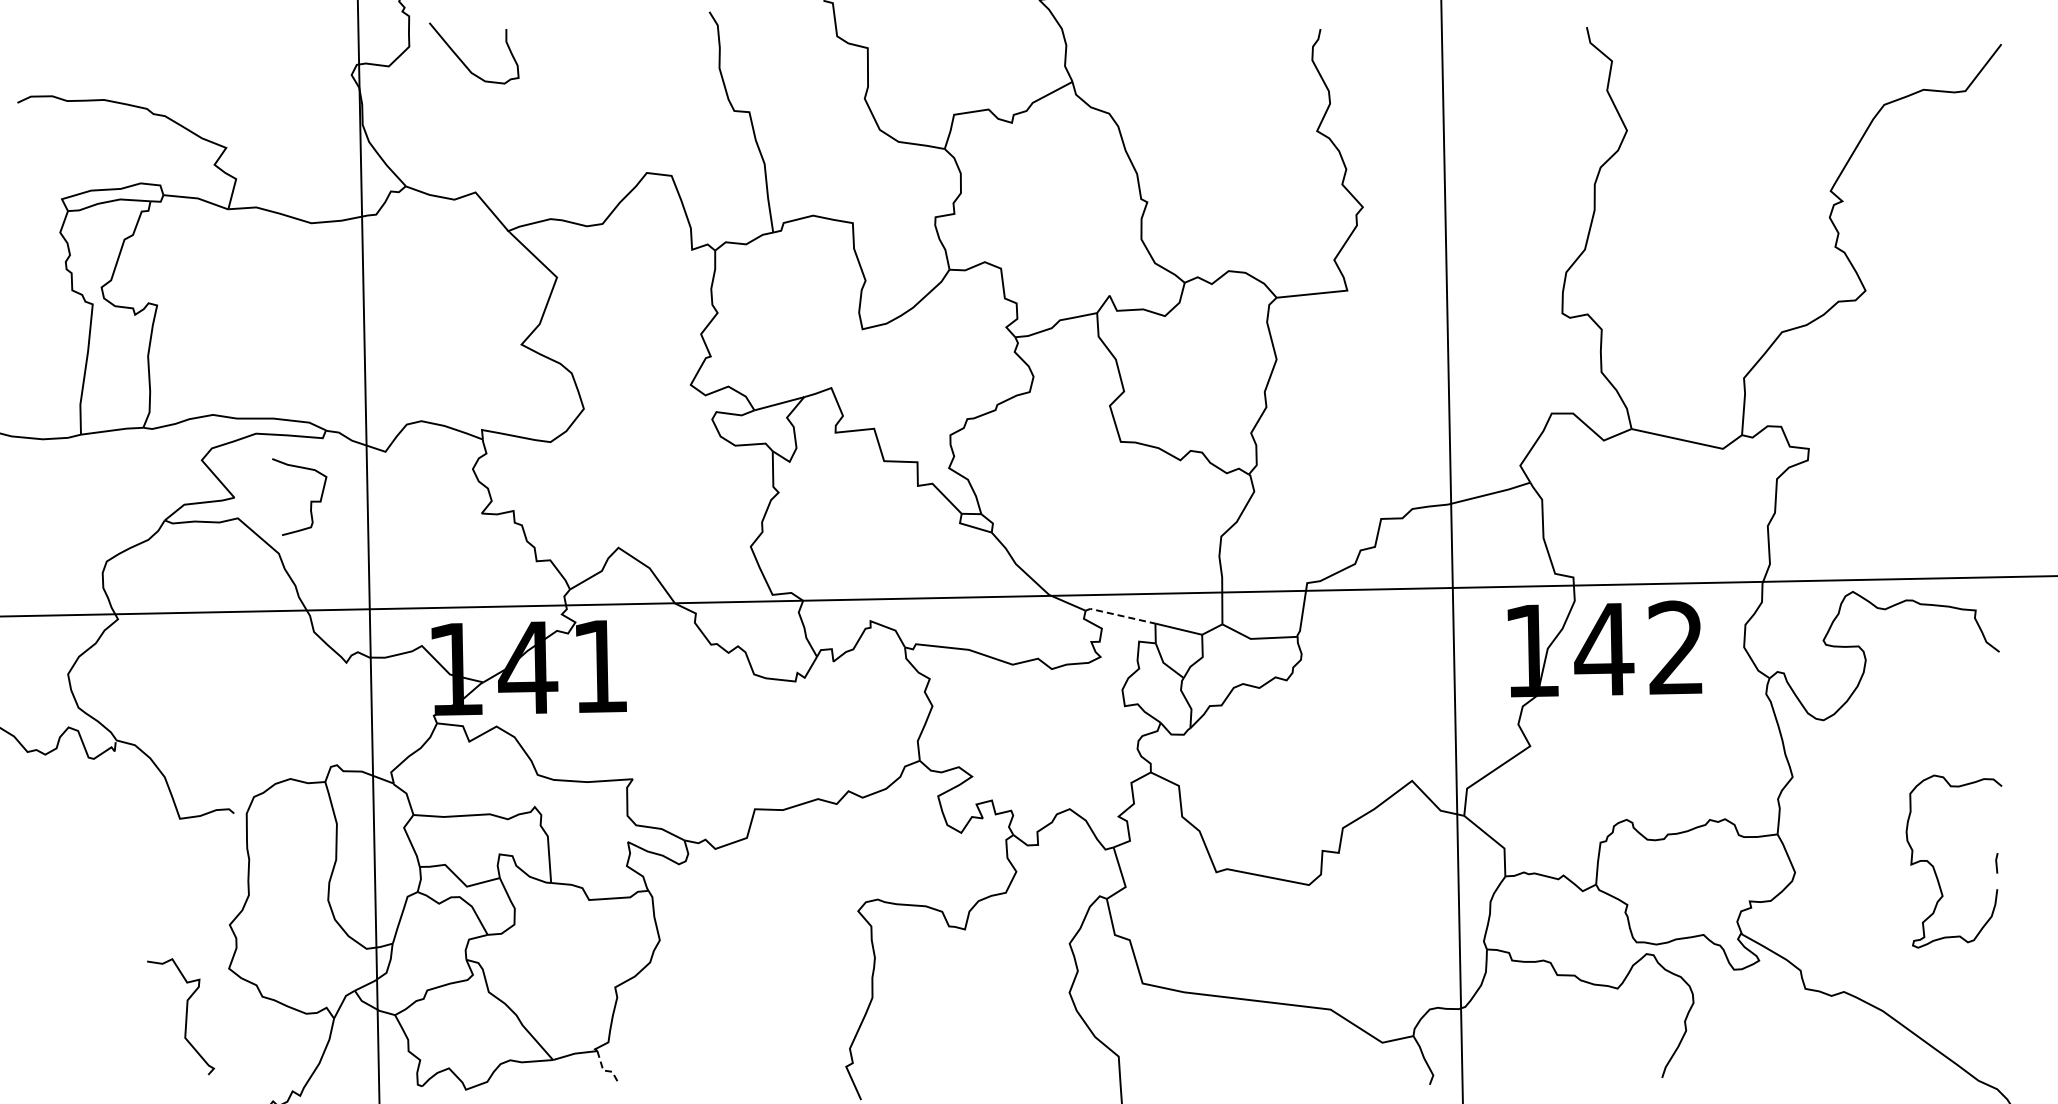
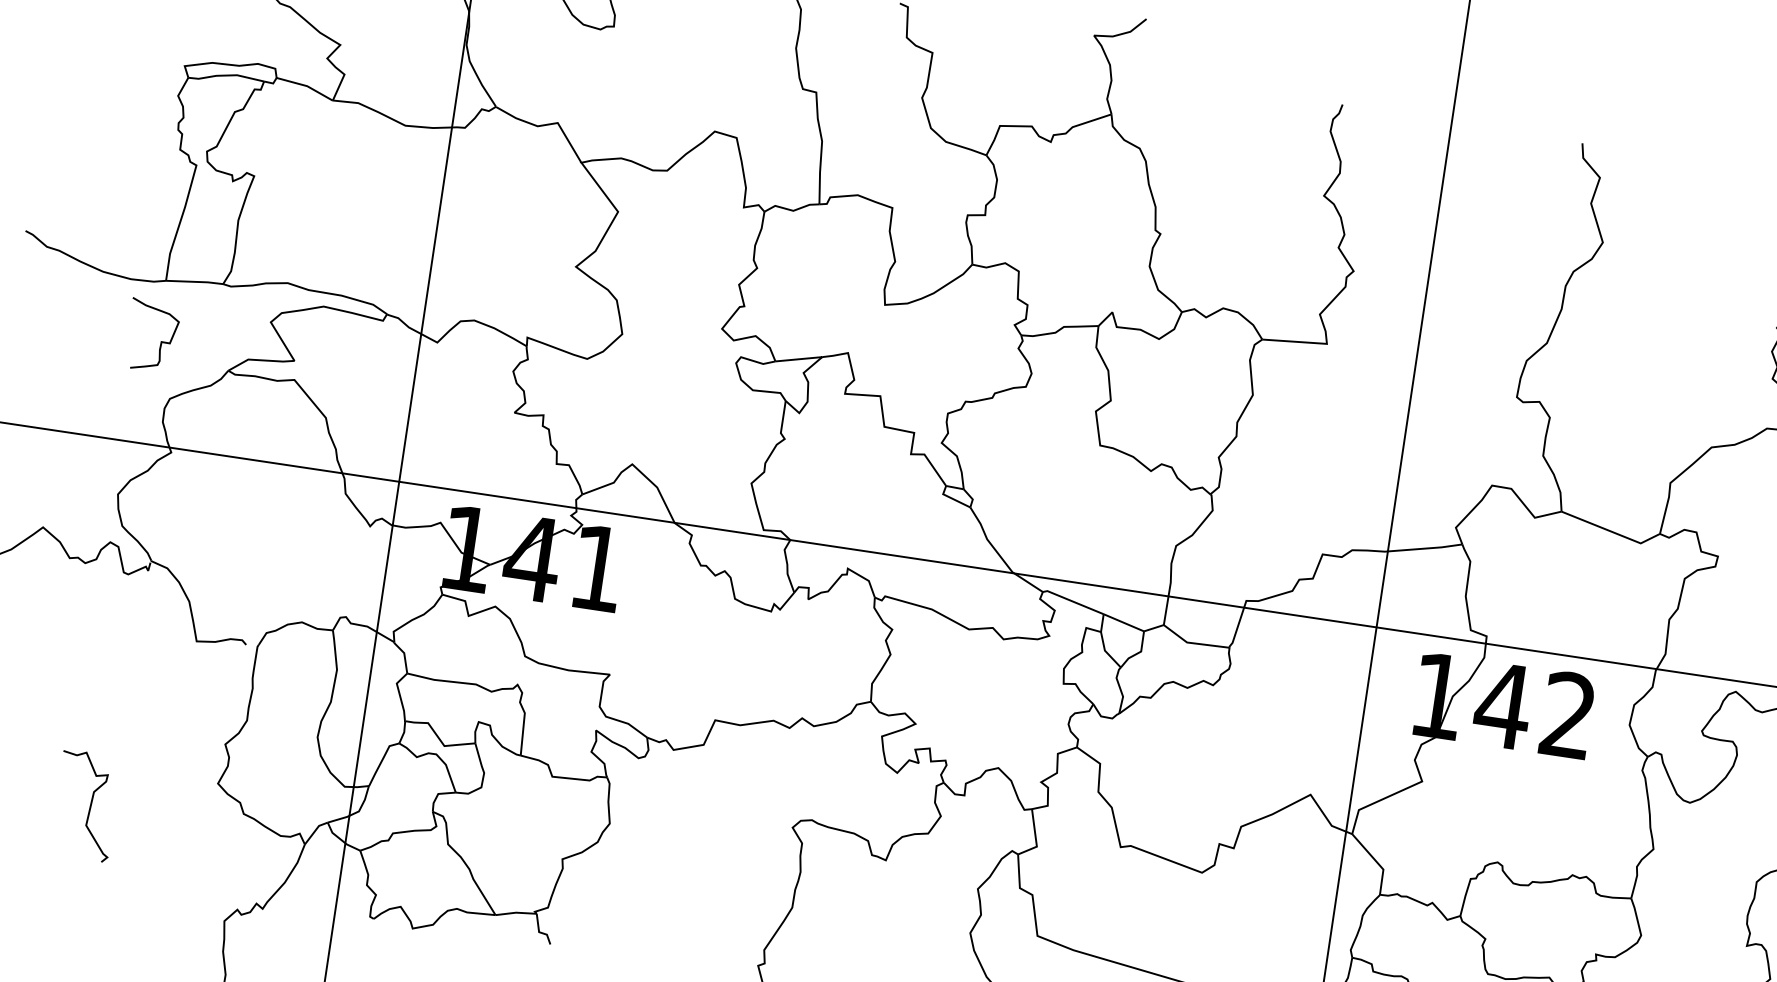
curve: (310, 500) -> (161, 340), moved
line: (1119, 615) -> (1072, 601), dashed -> solid
curve: (185, 1016) -> (89, 806), moved
line: (604, 1070) -> (540, 932), dashed -> solid

